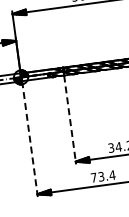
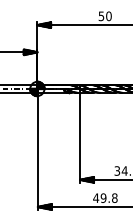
line: (70, 119) -> (80, 137), dashed -> solid
line: (29, 139) -> (37, 151), dashed -> solid
text: (103, 175) -> (105, 197), 73.4 -> 49.8

